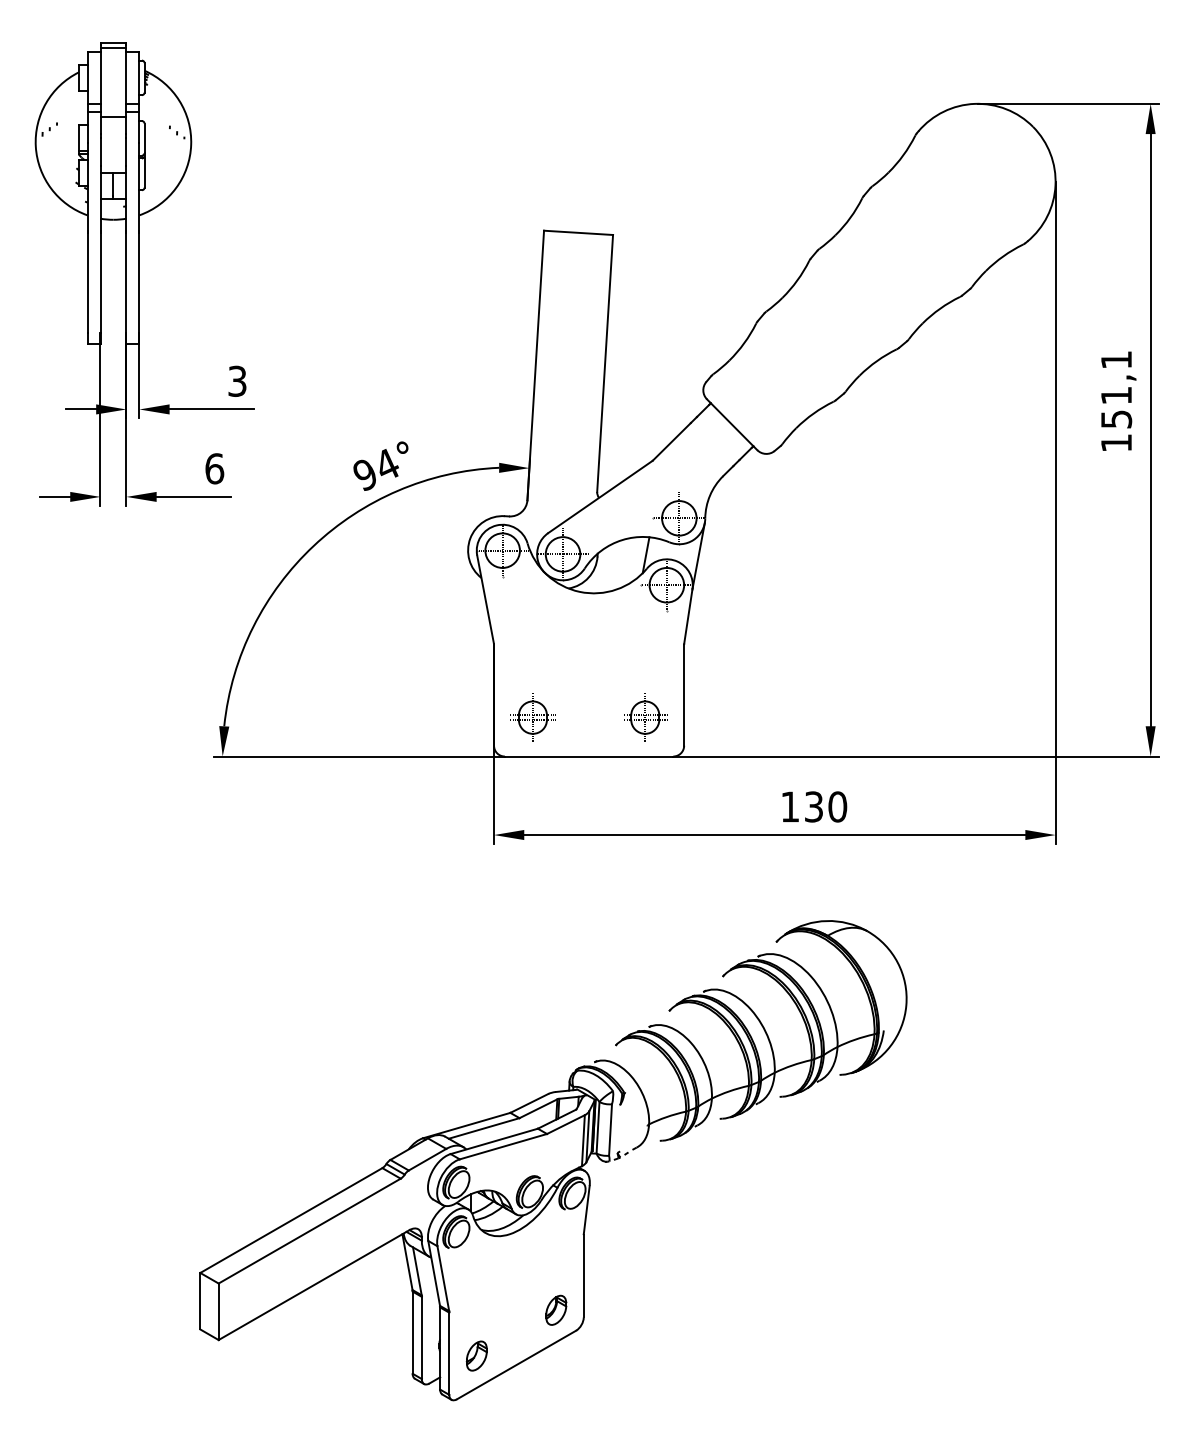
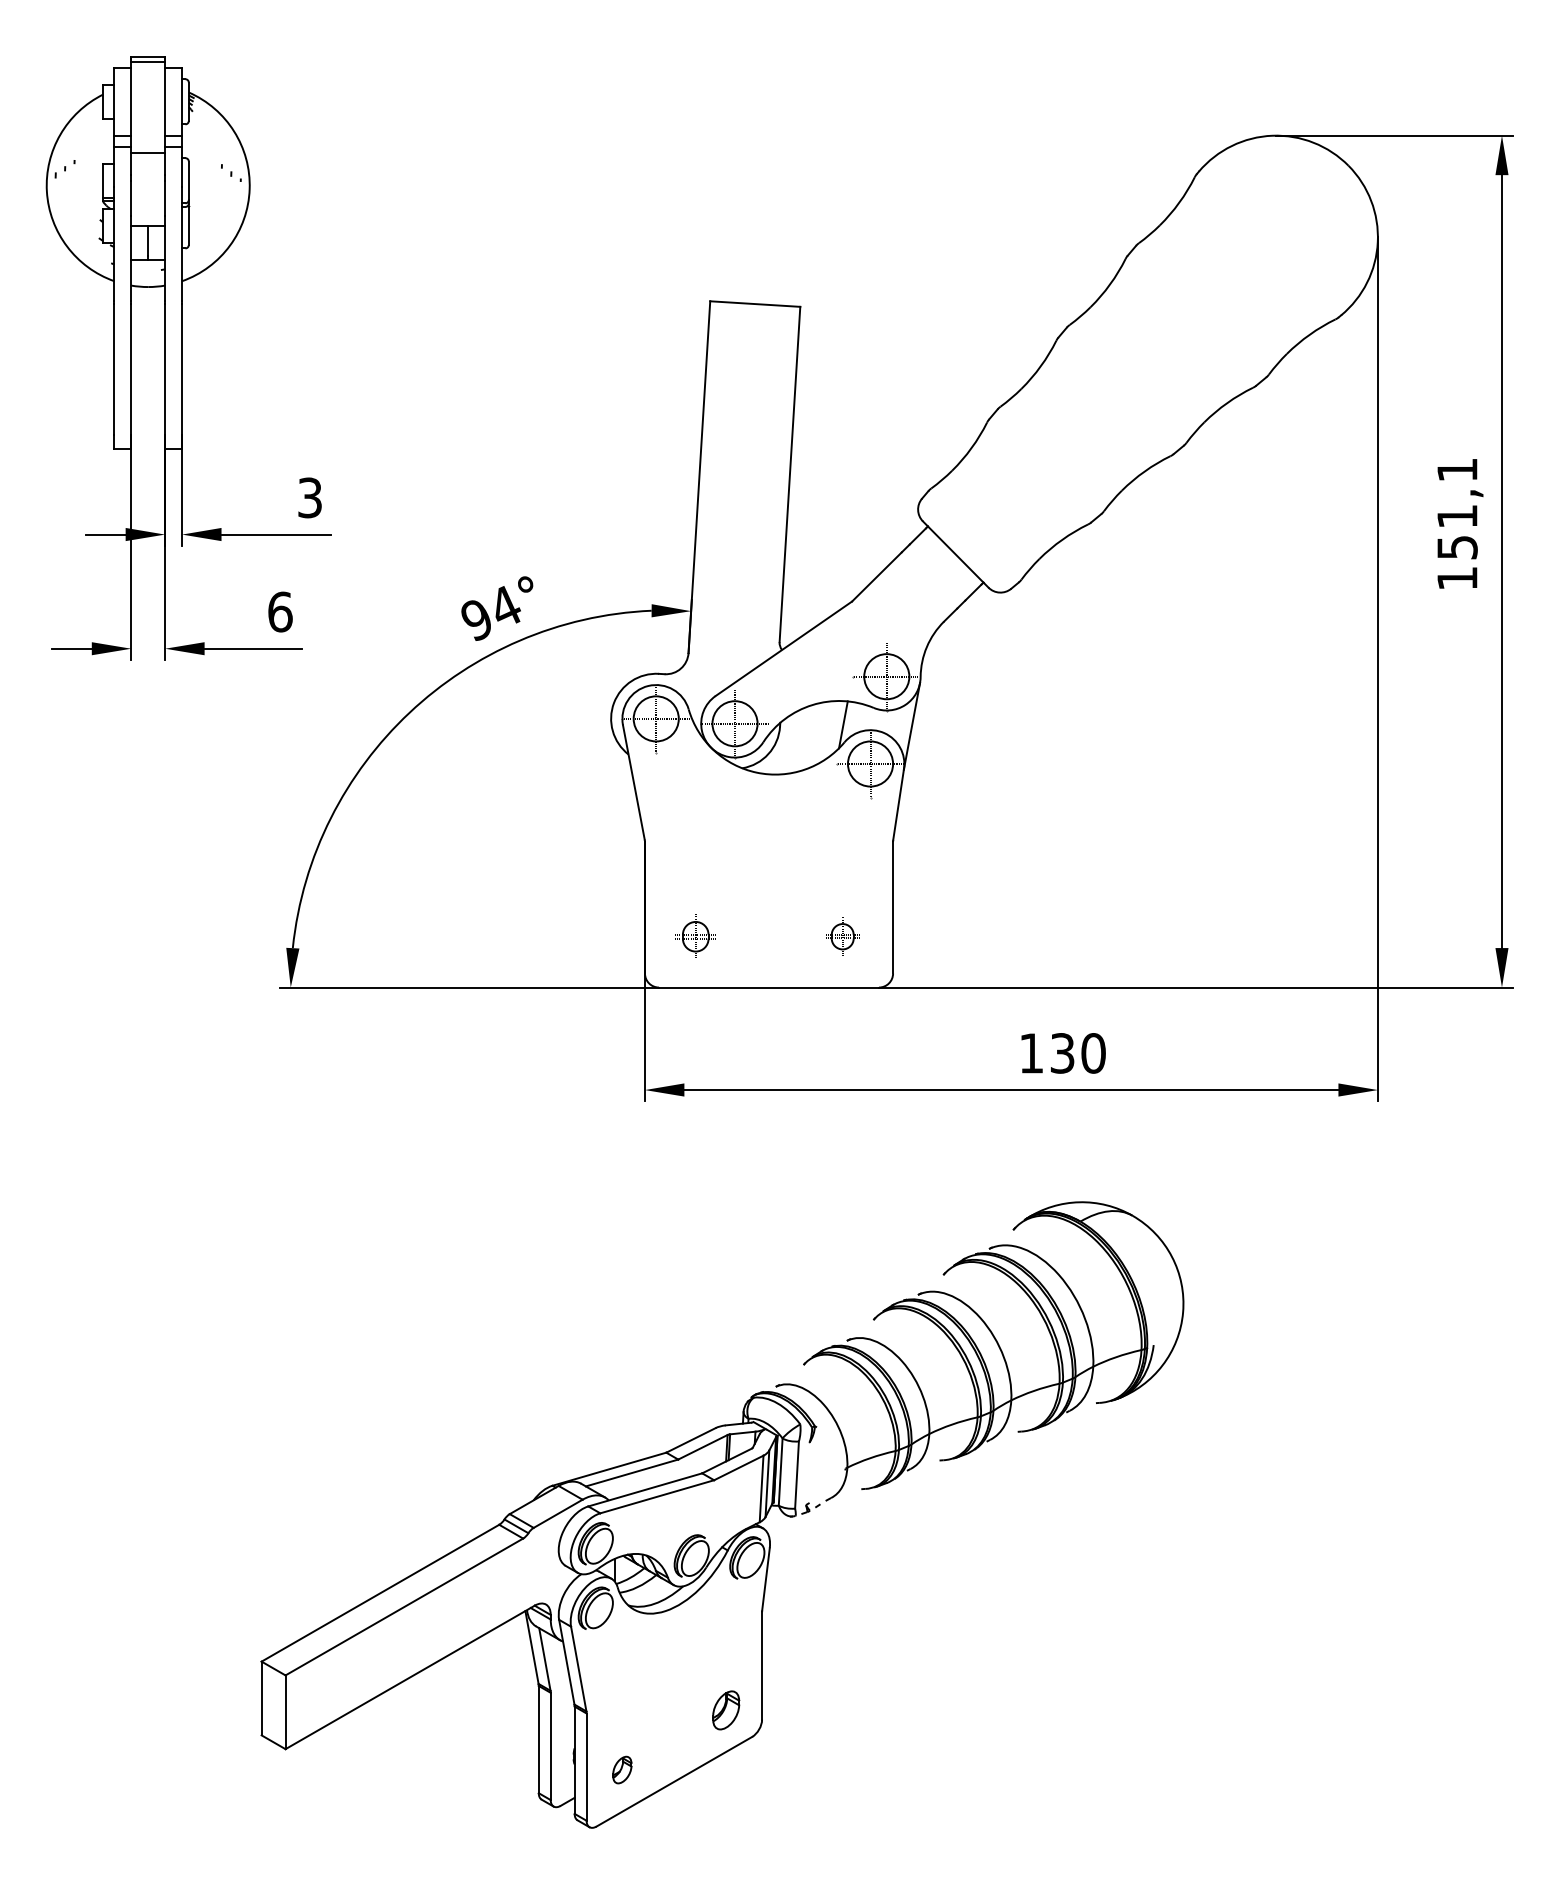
part: (532, 717) -> (695, 936), size x0.7
part: (645, 717) -> (842, 936), size x0.6
part: (476, 1355) -> (622, 1769), size x0.7

